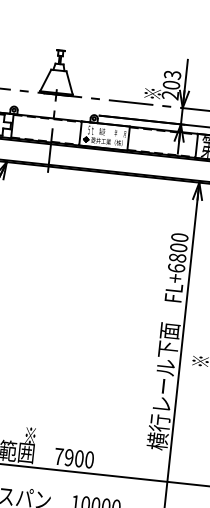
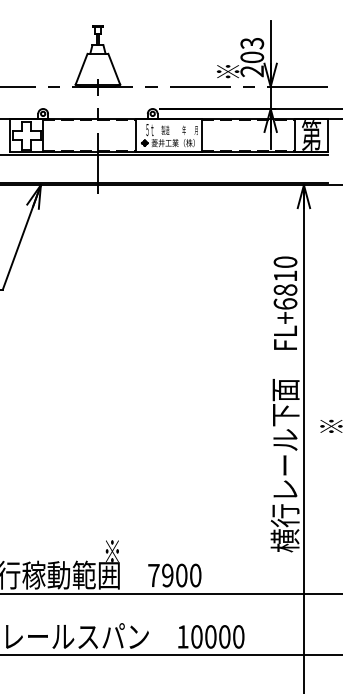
text: (178, 247) -> (285, 275), FL+6800 -> FL+6810

